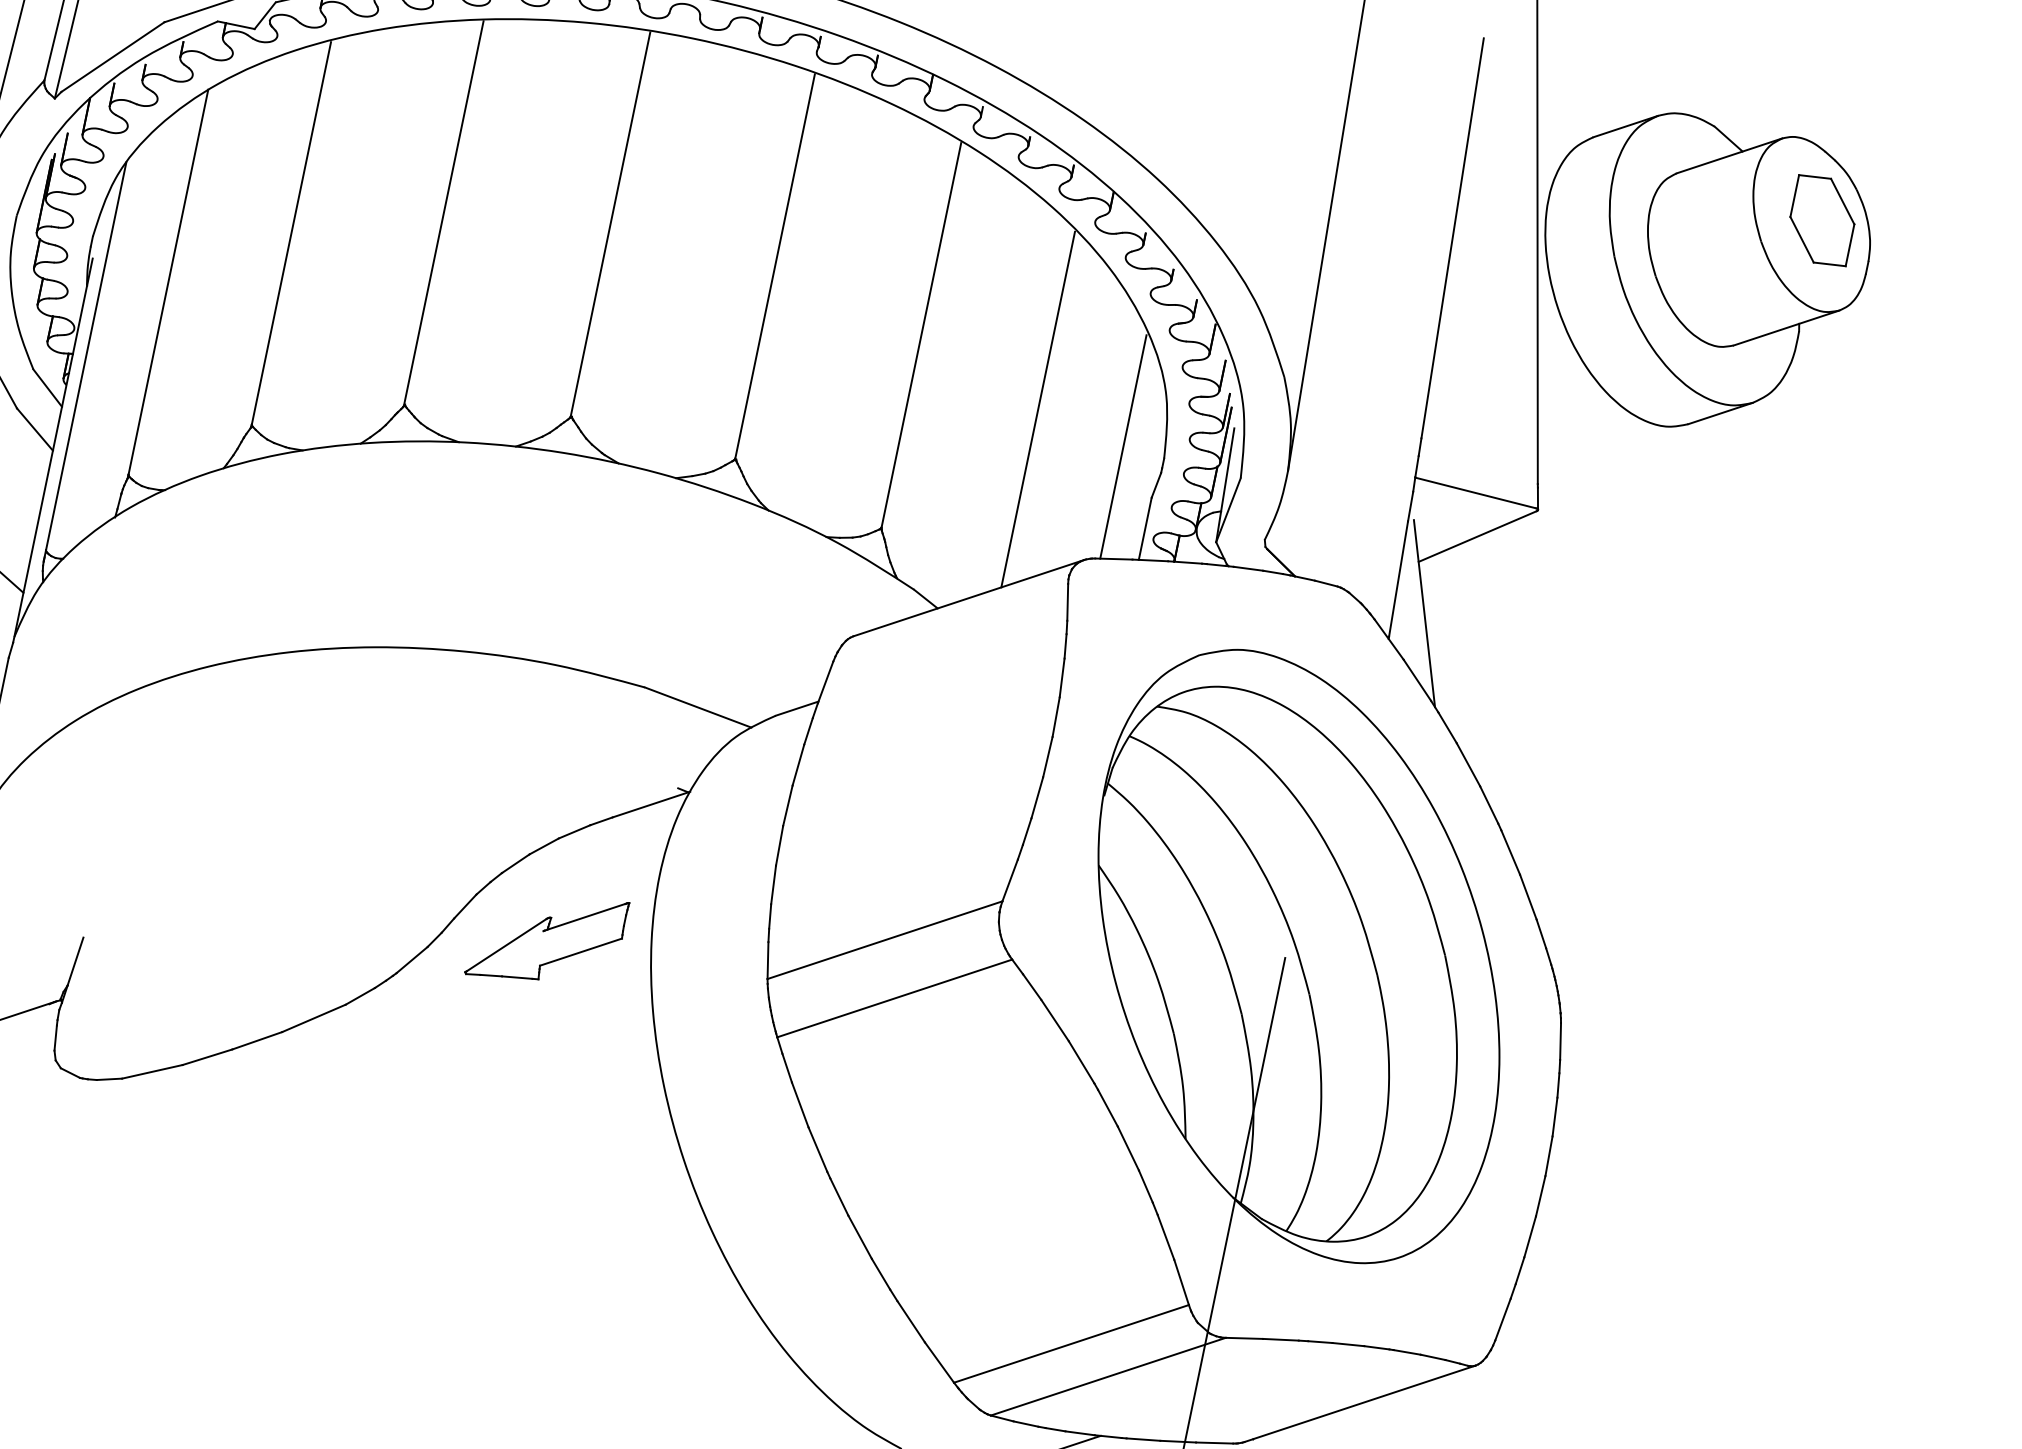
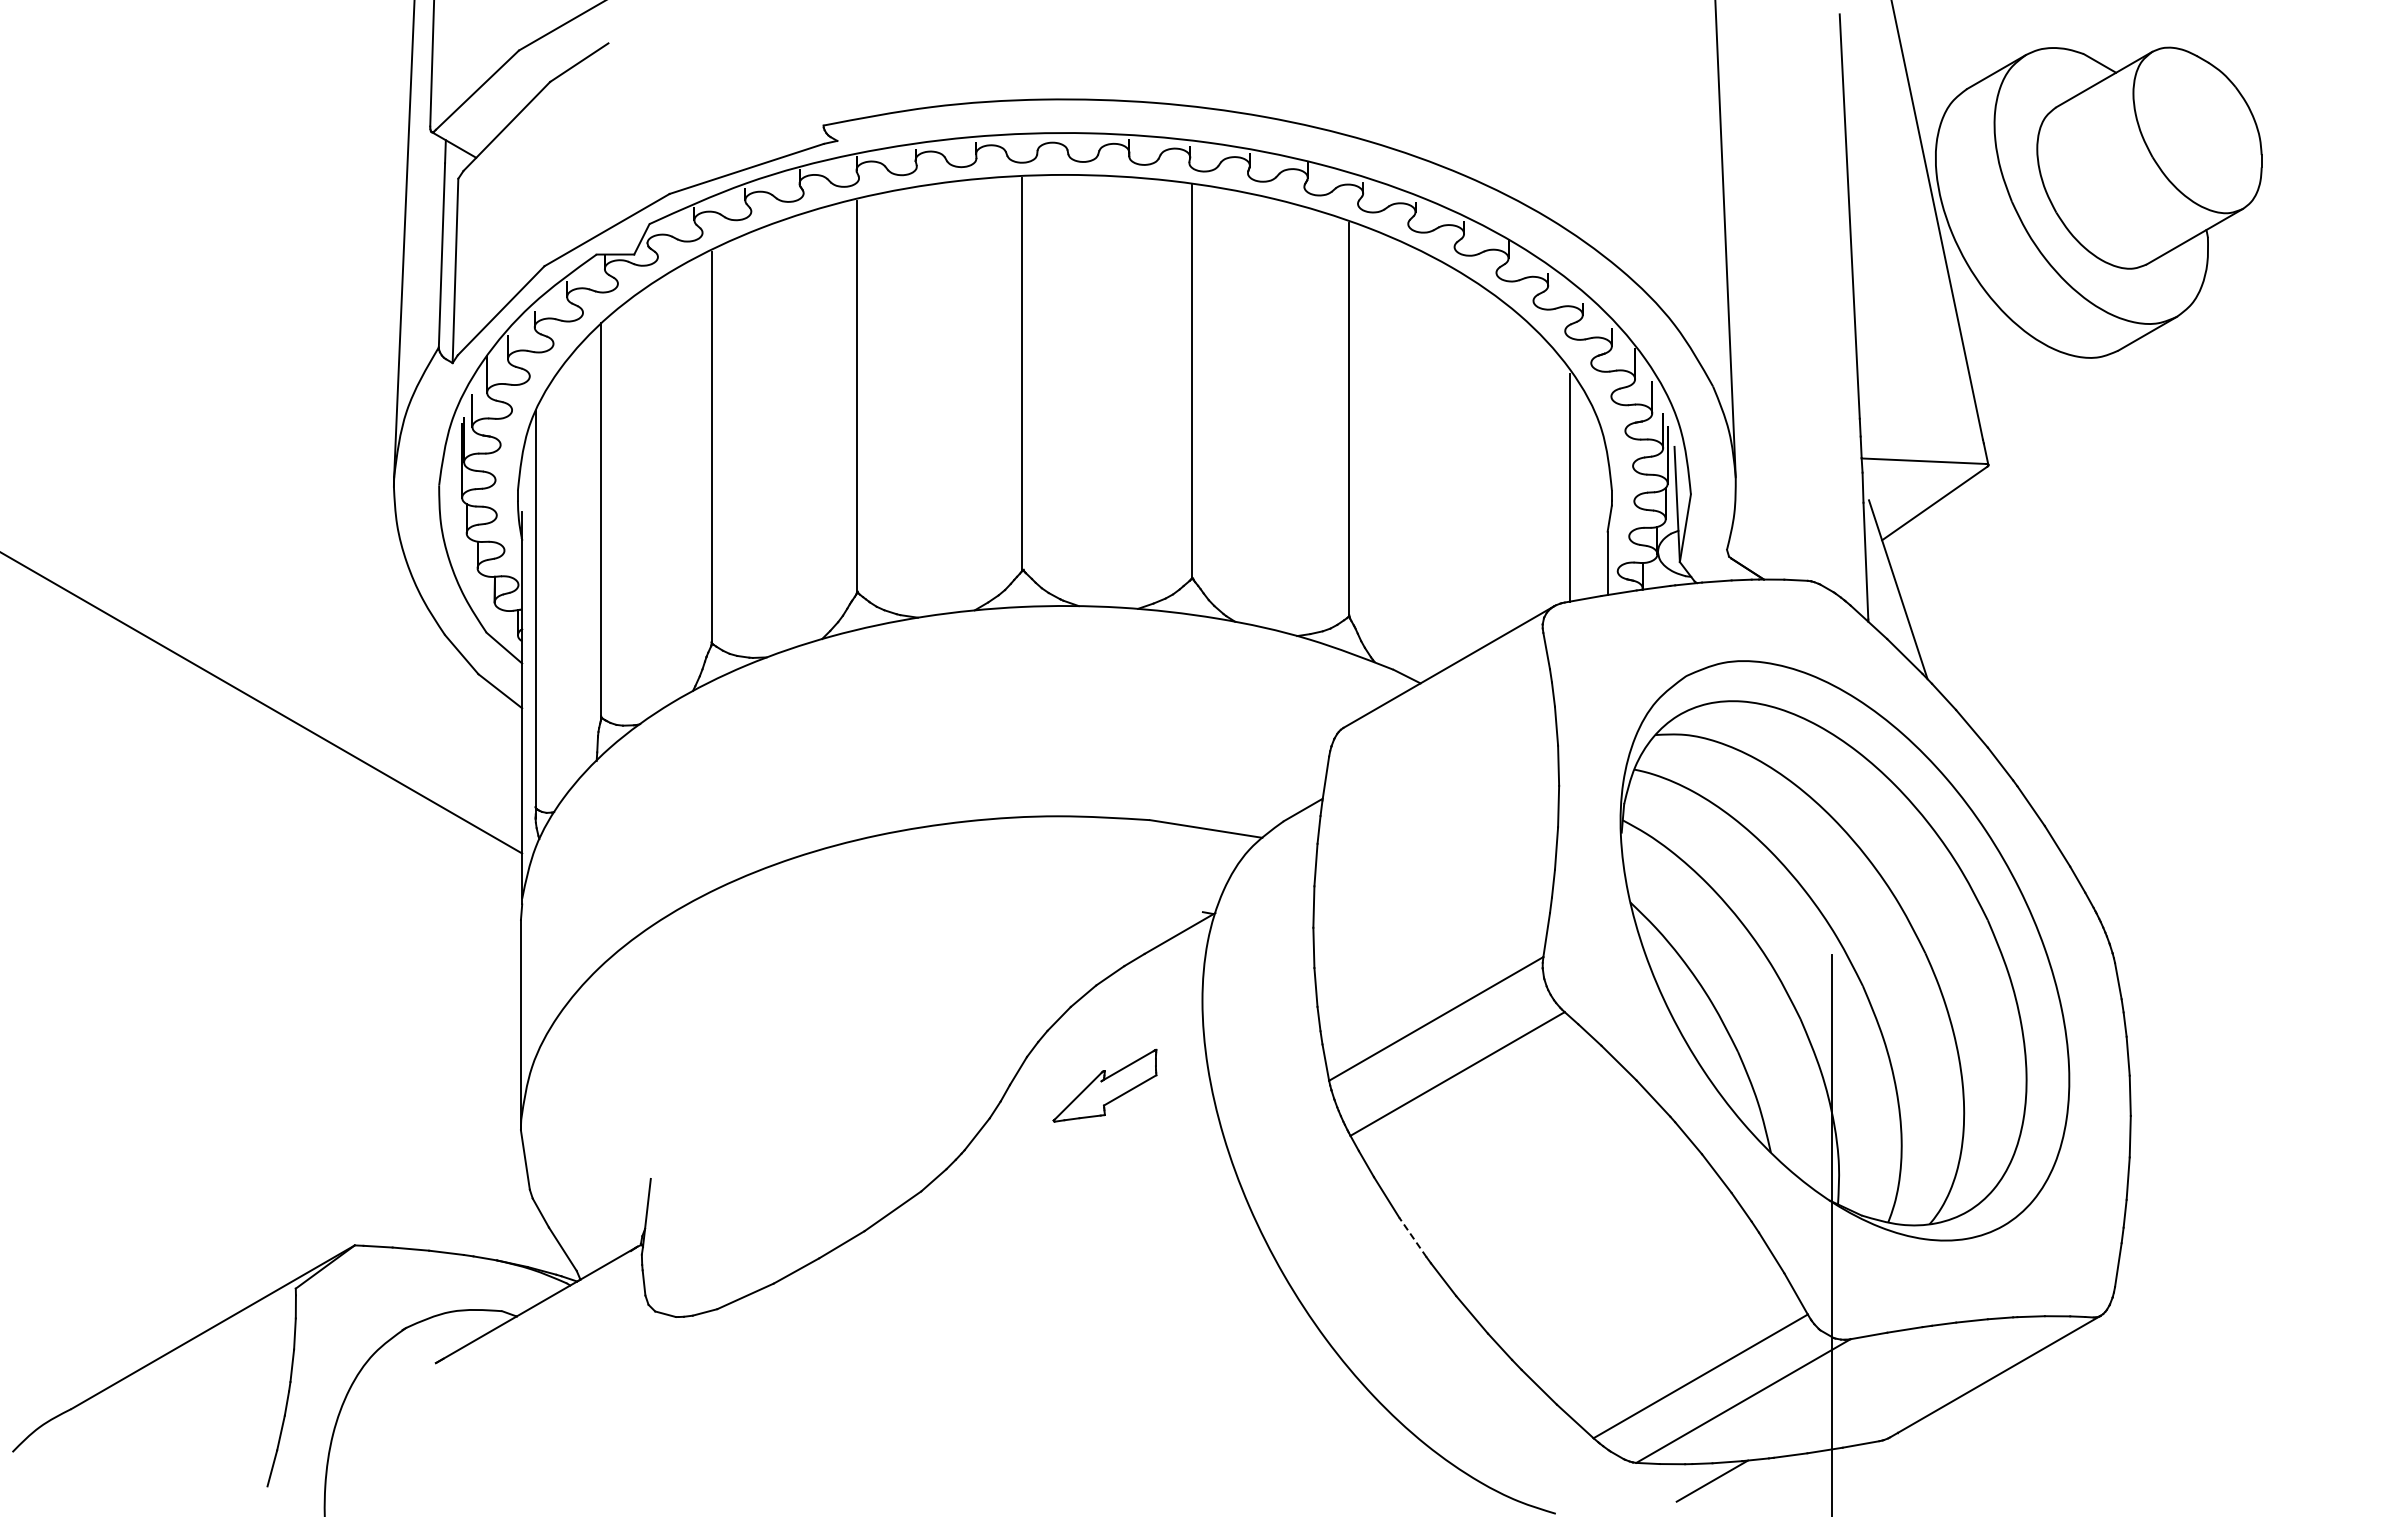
part: (1822, 219) -> (2208, 123), removed
line: (1038, 408) -> (1478, 467), removed
part: (546, 938) -> (1104, 1085), size x0.7
line: (817, 1149) -> (1412, 1237), solid -> dashed

